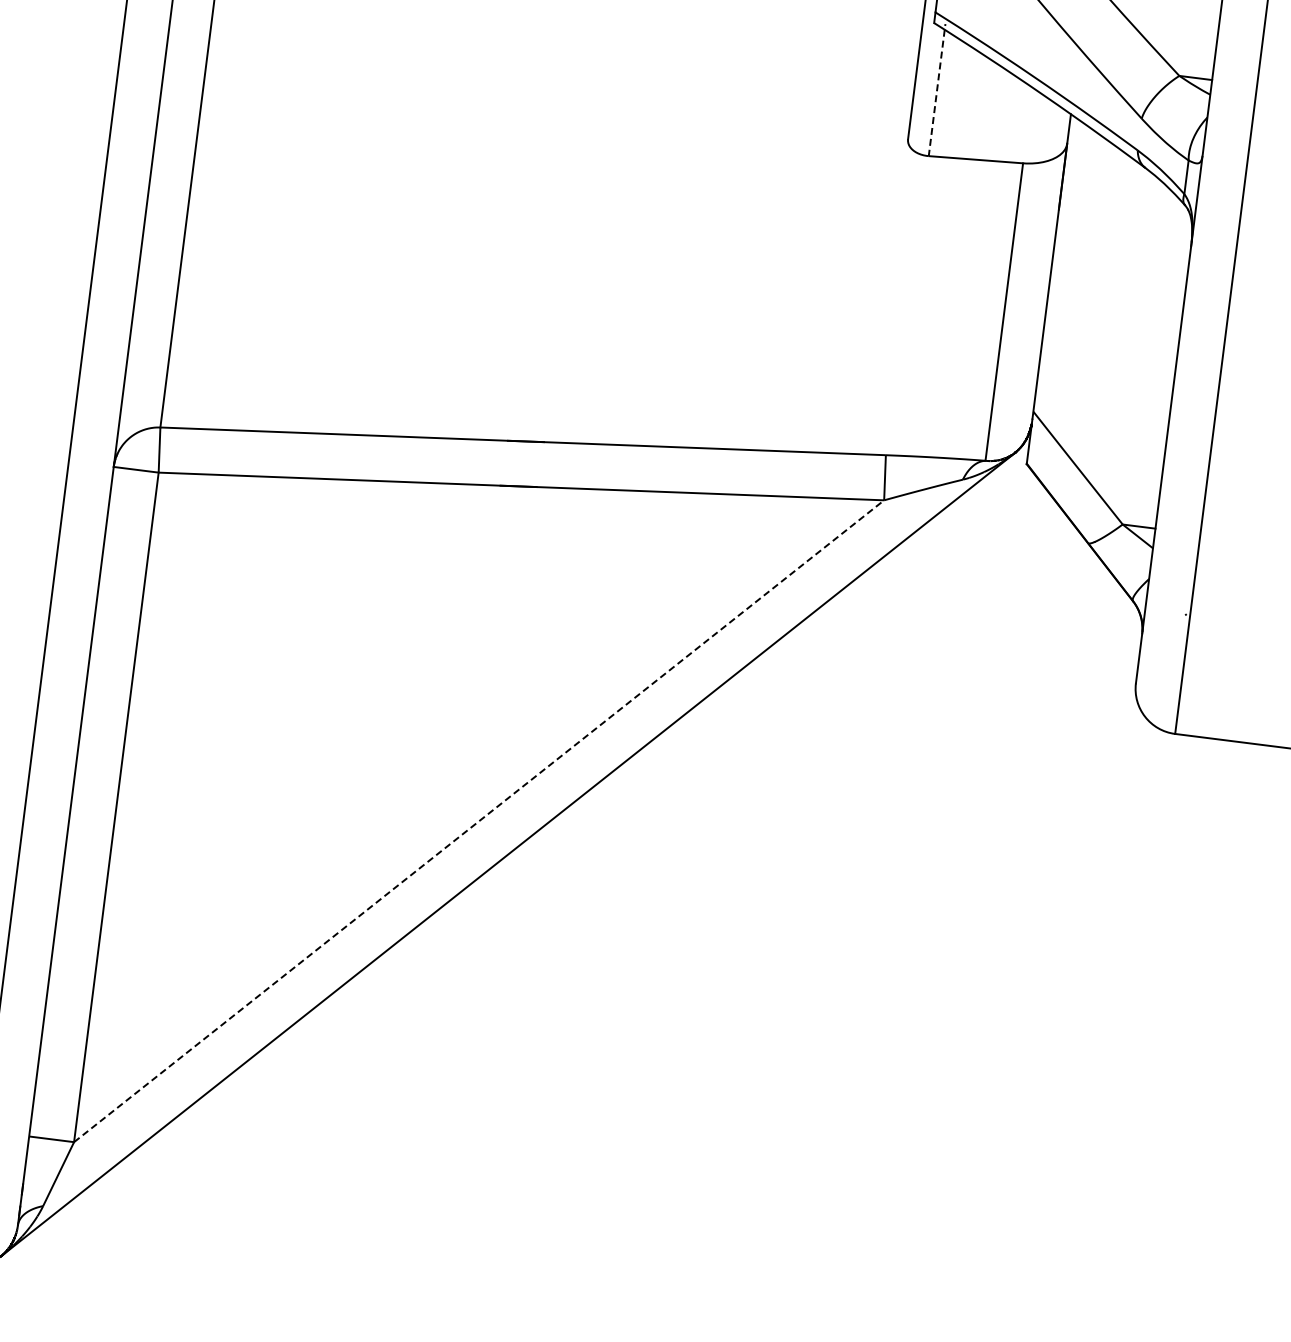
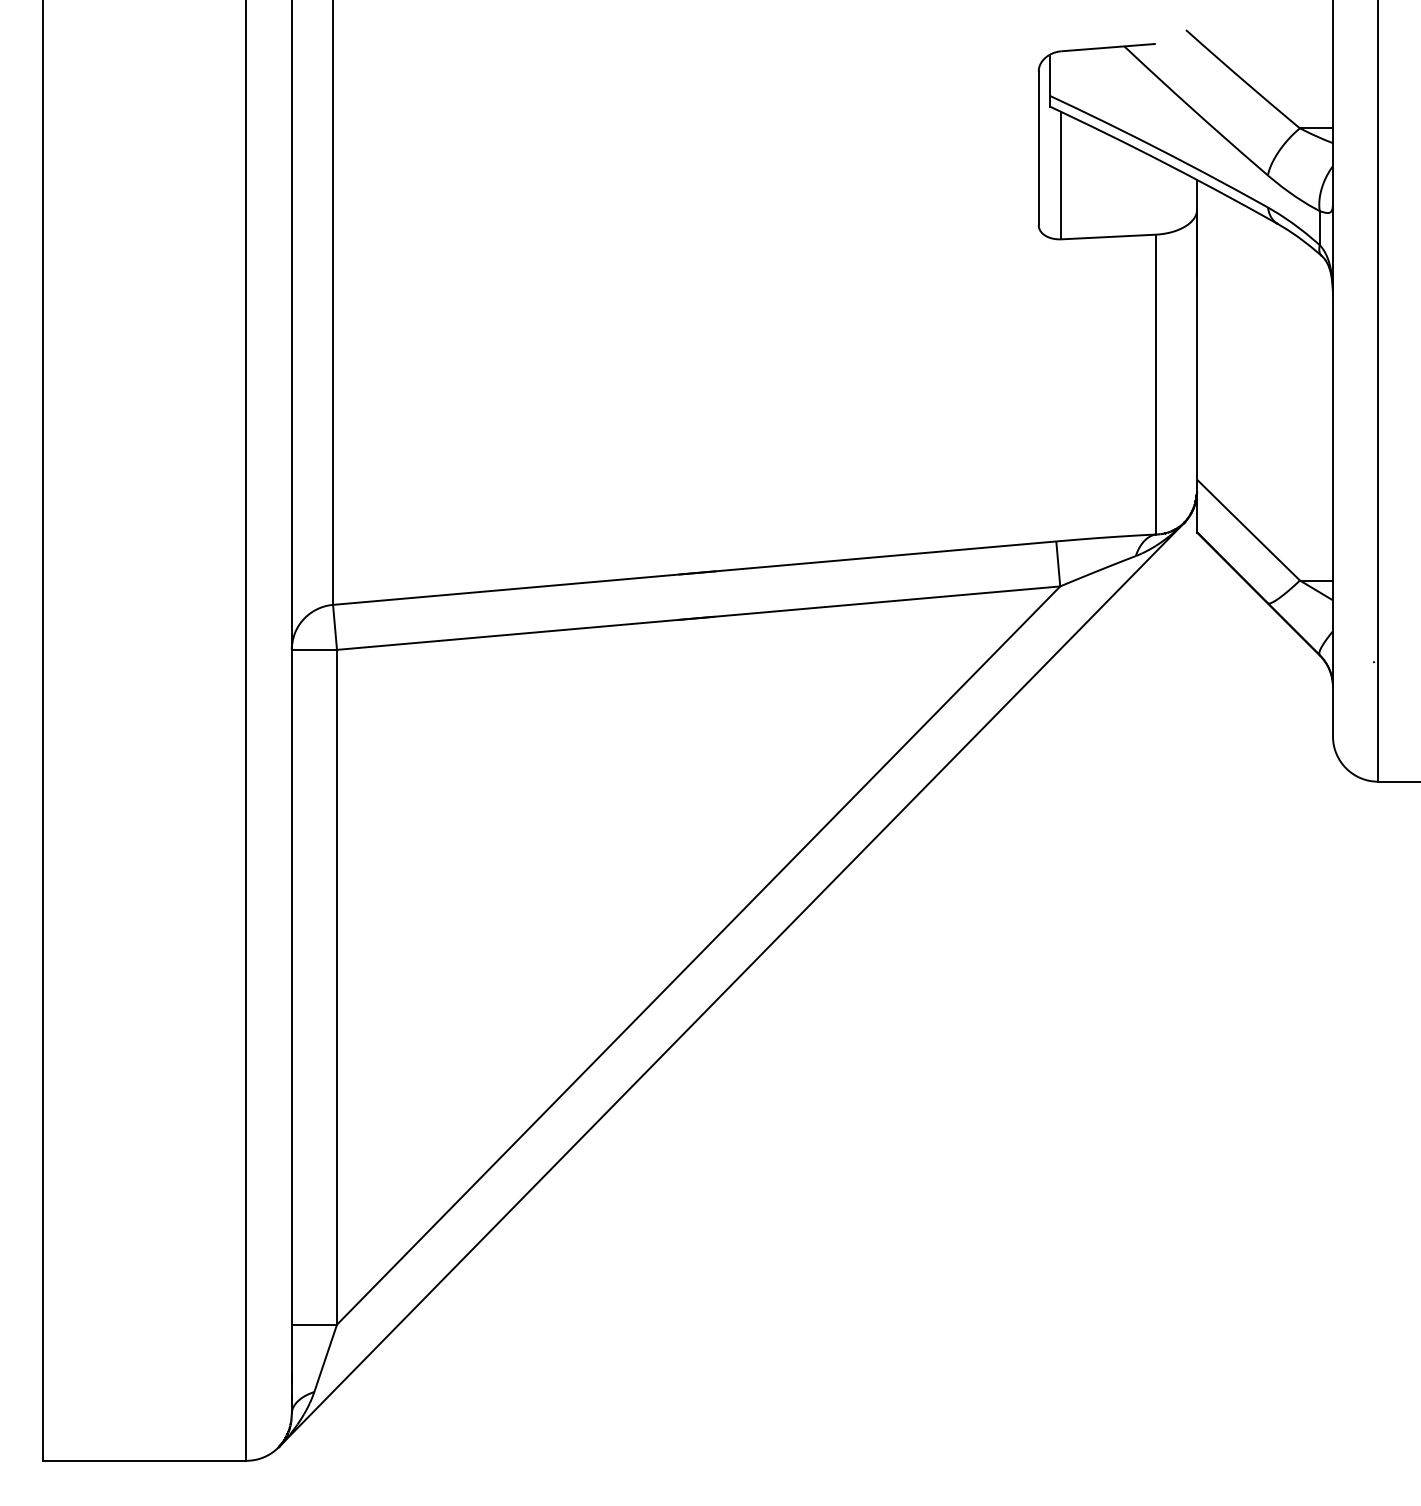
line: (936, 92) -> (1061, 175), dashed -> solid
line: (479, 821) -> (698, 955), dashed -> solid

